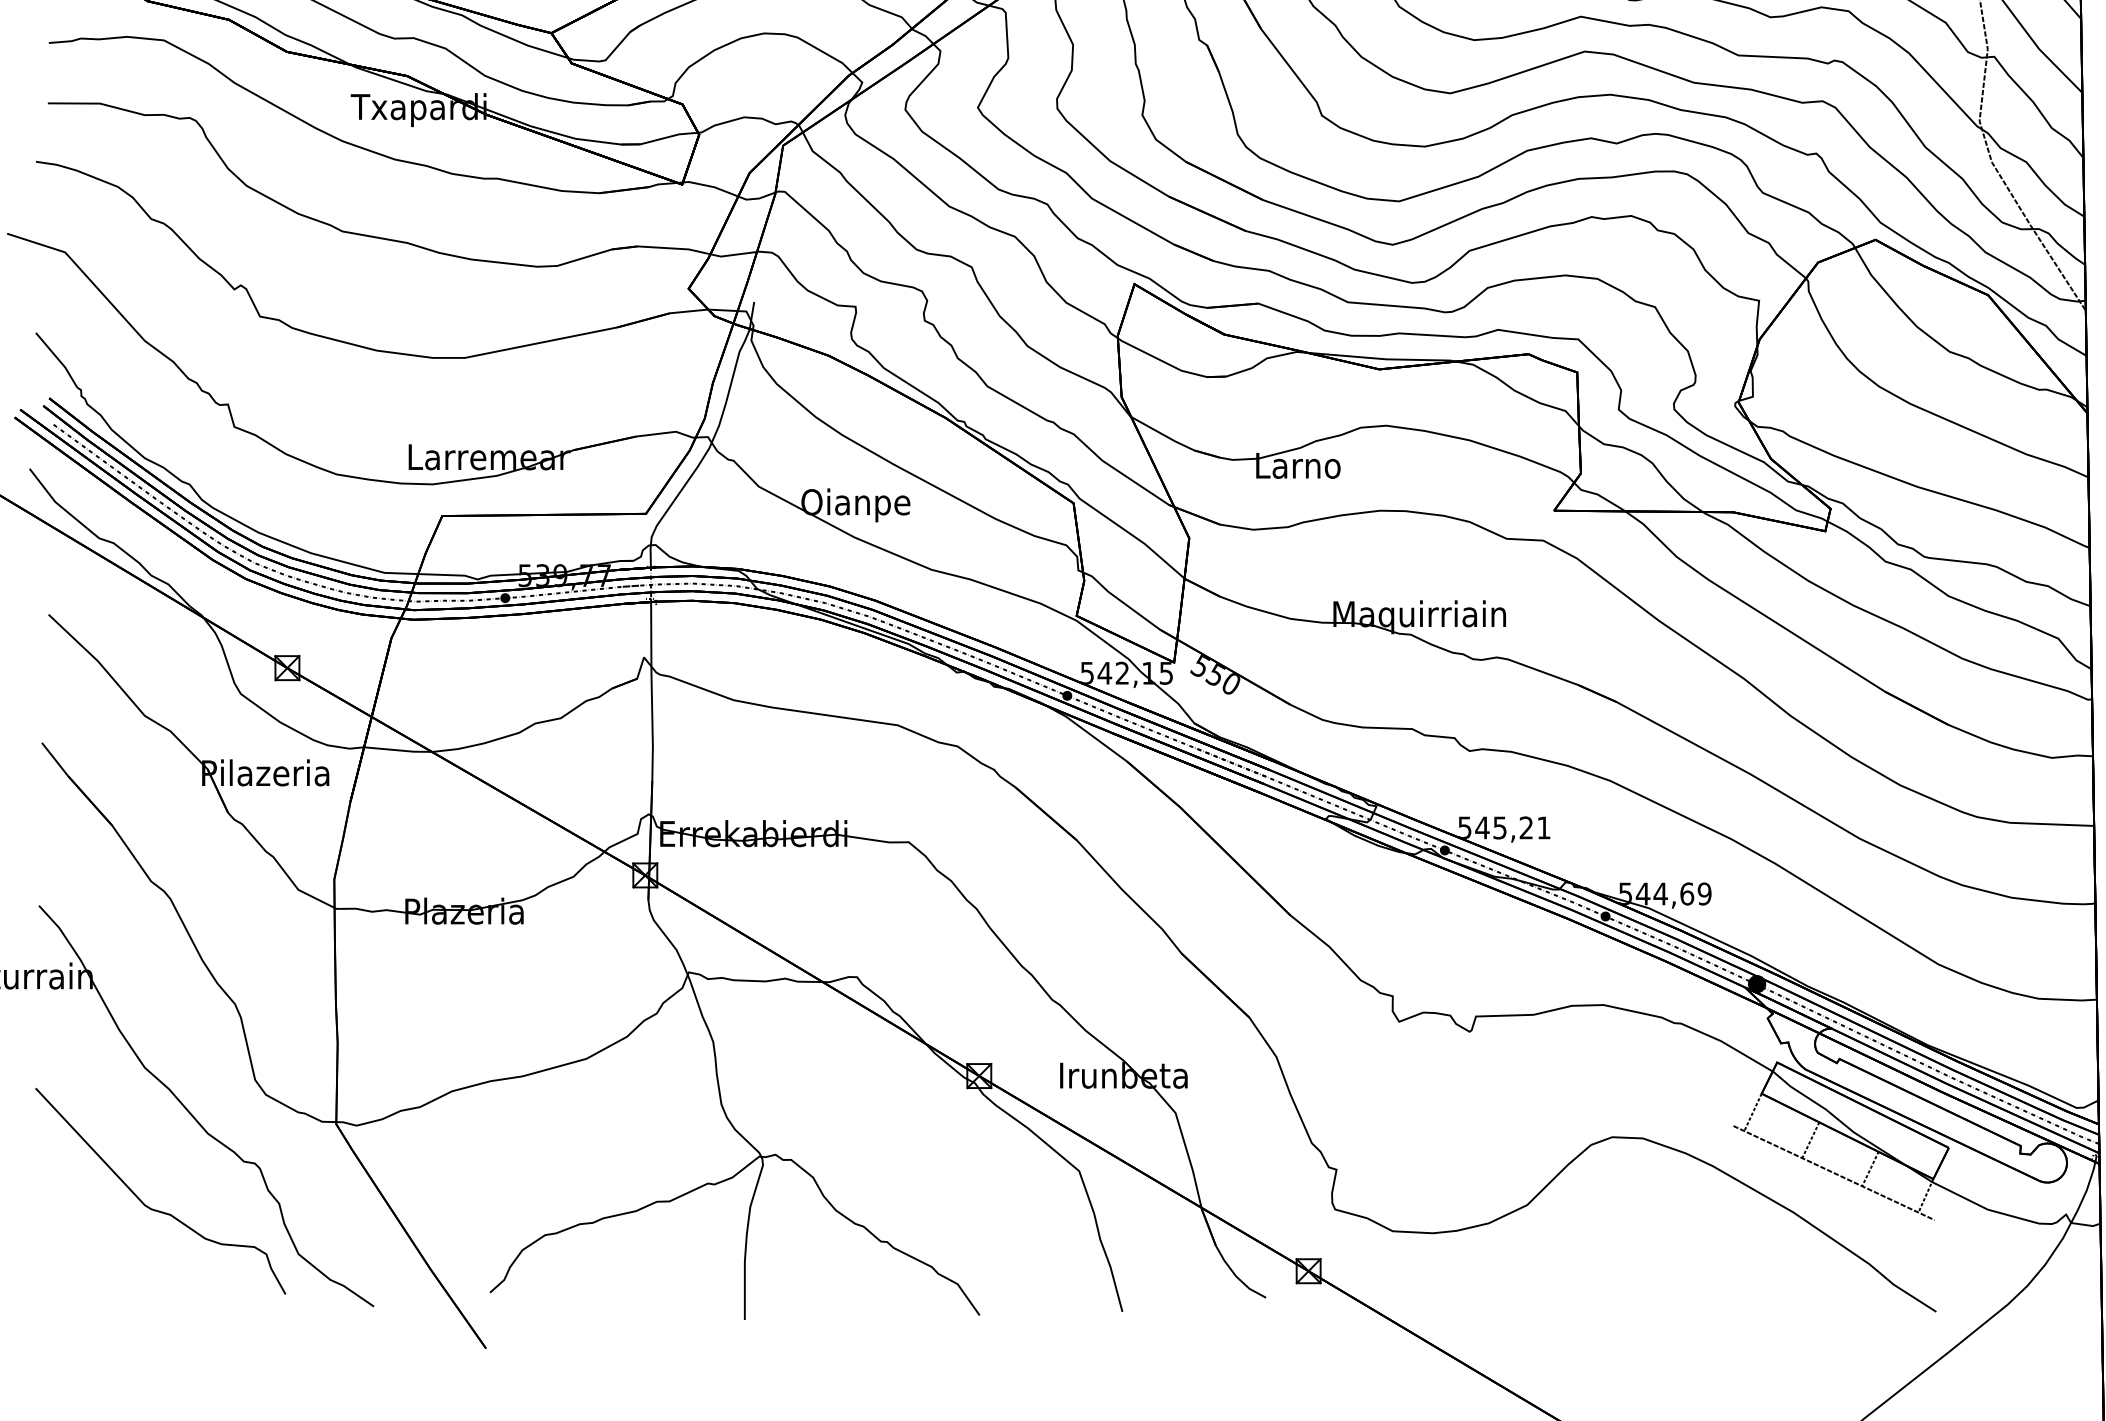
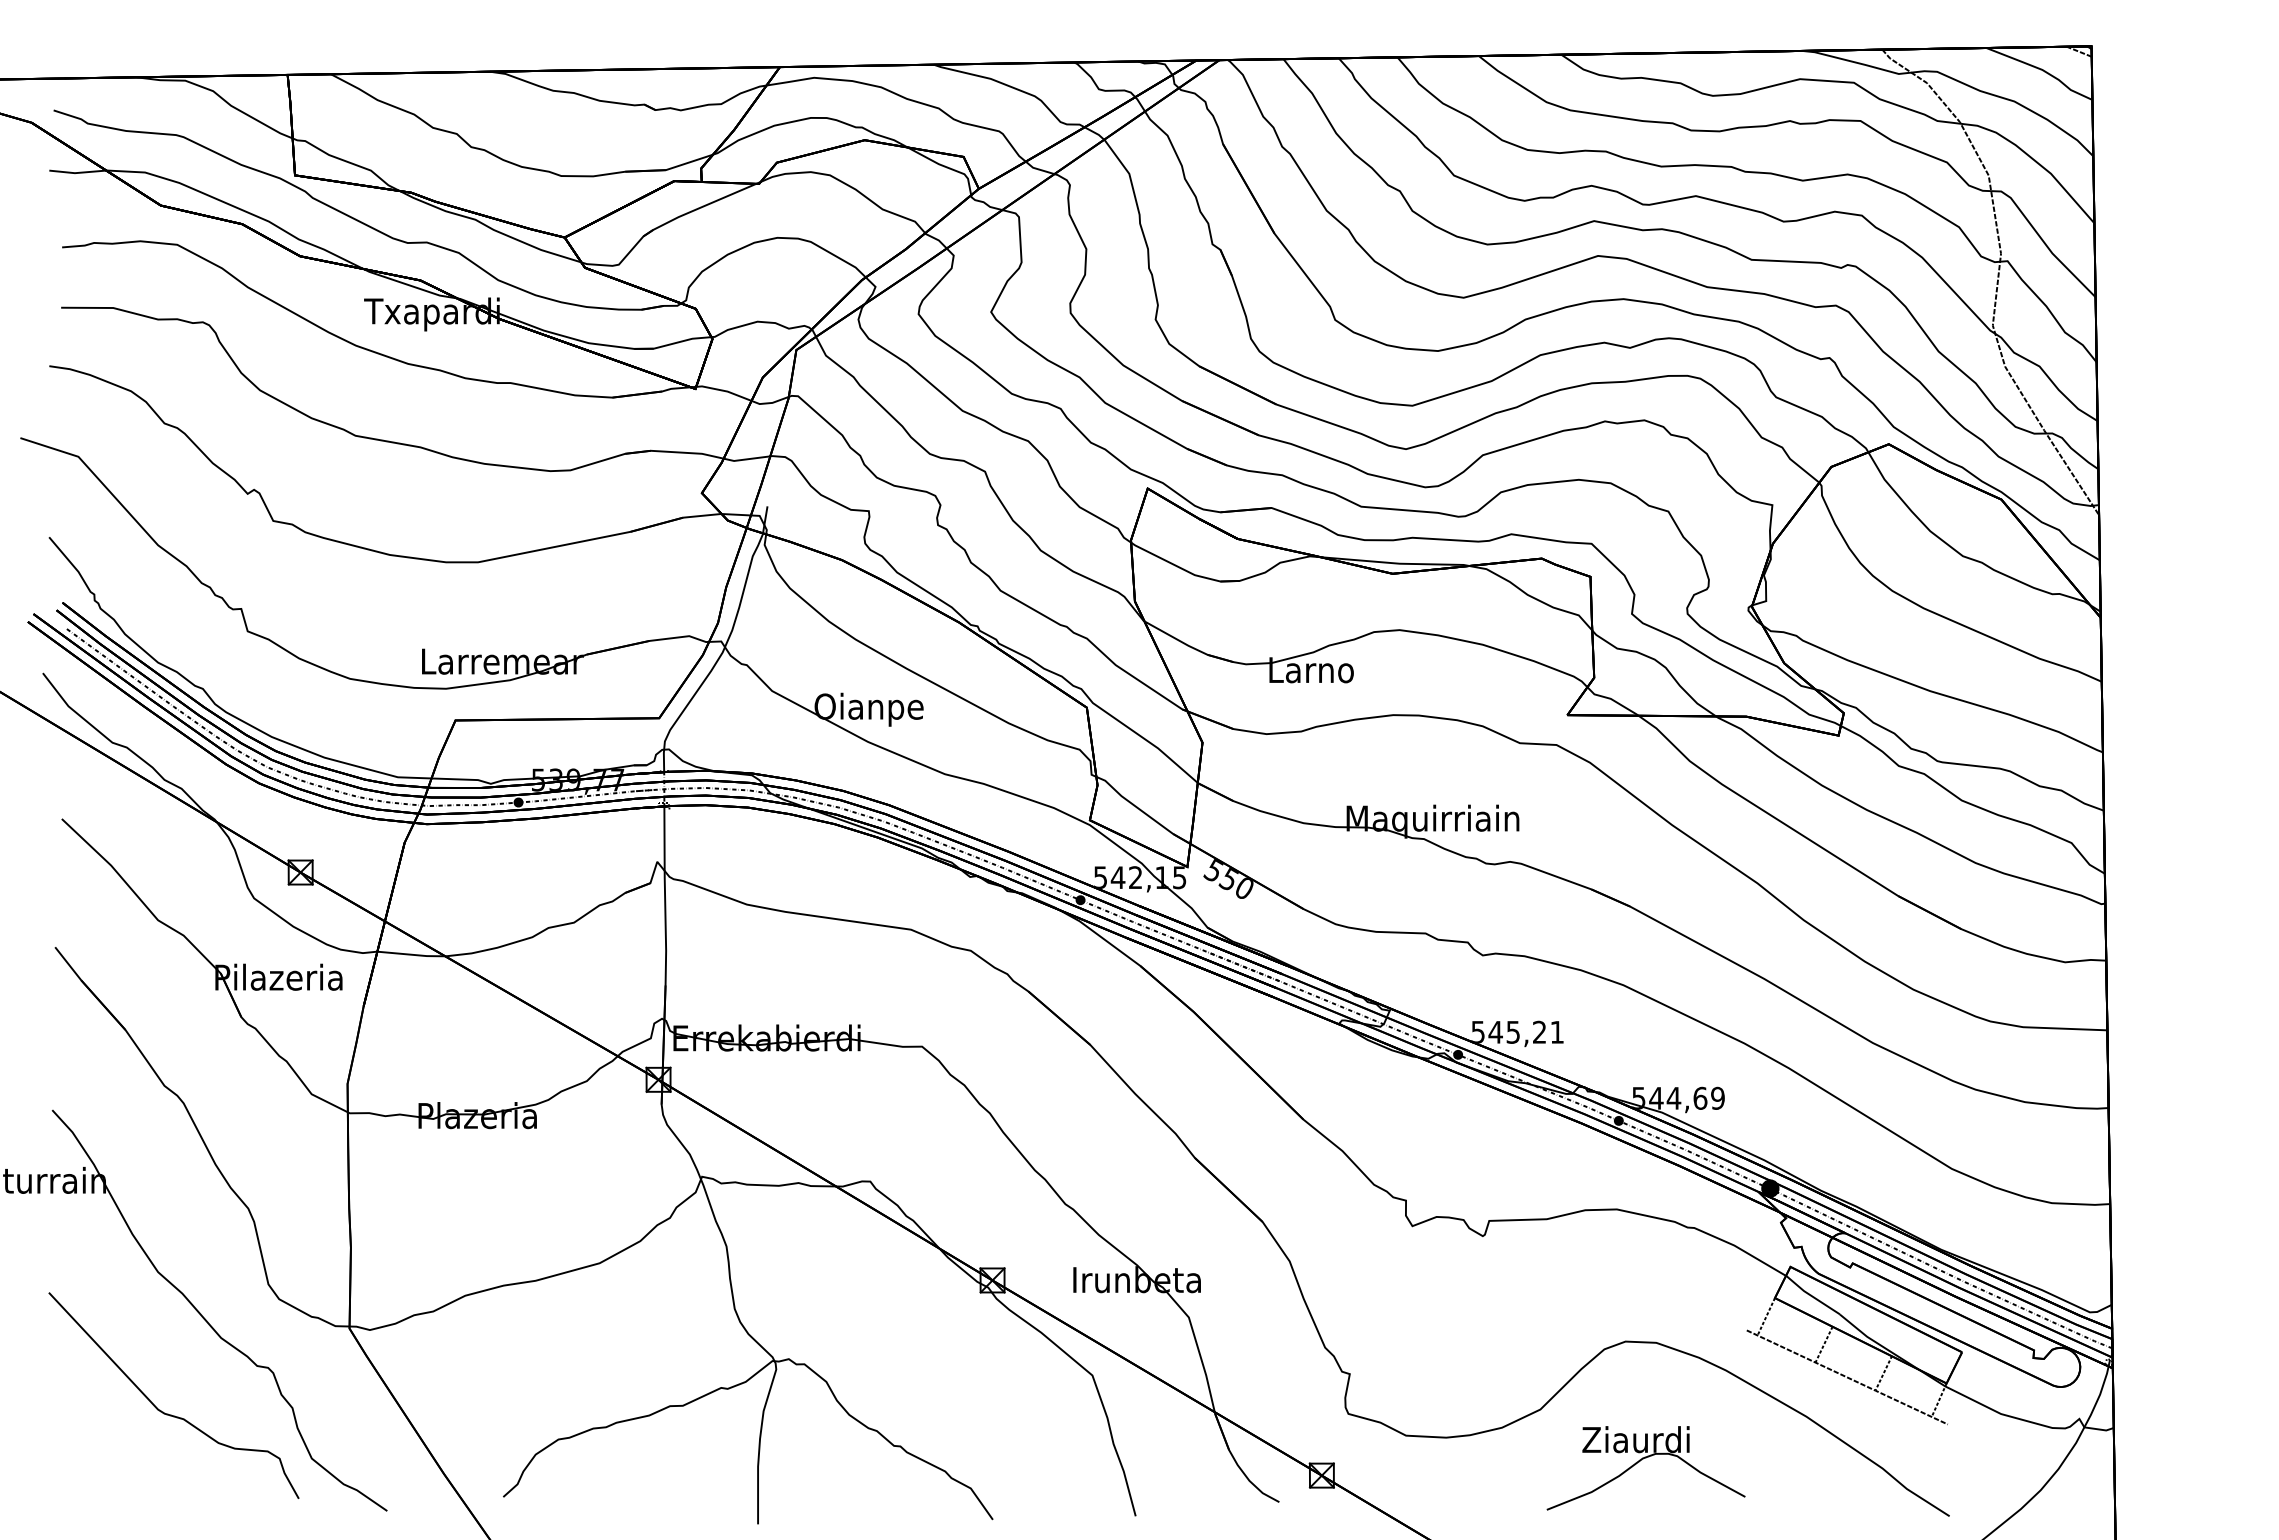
part: (1626, 1258) -> (1639, 1462), added

